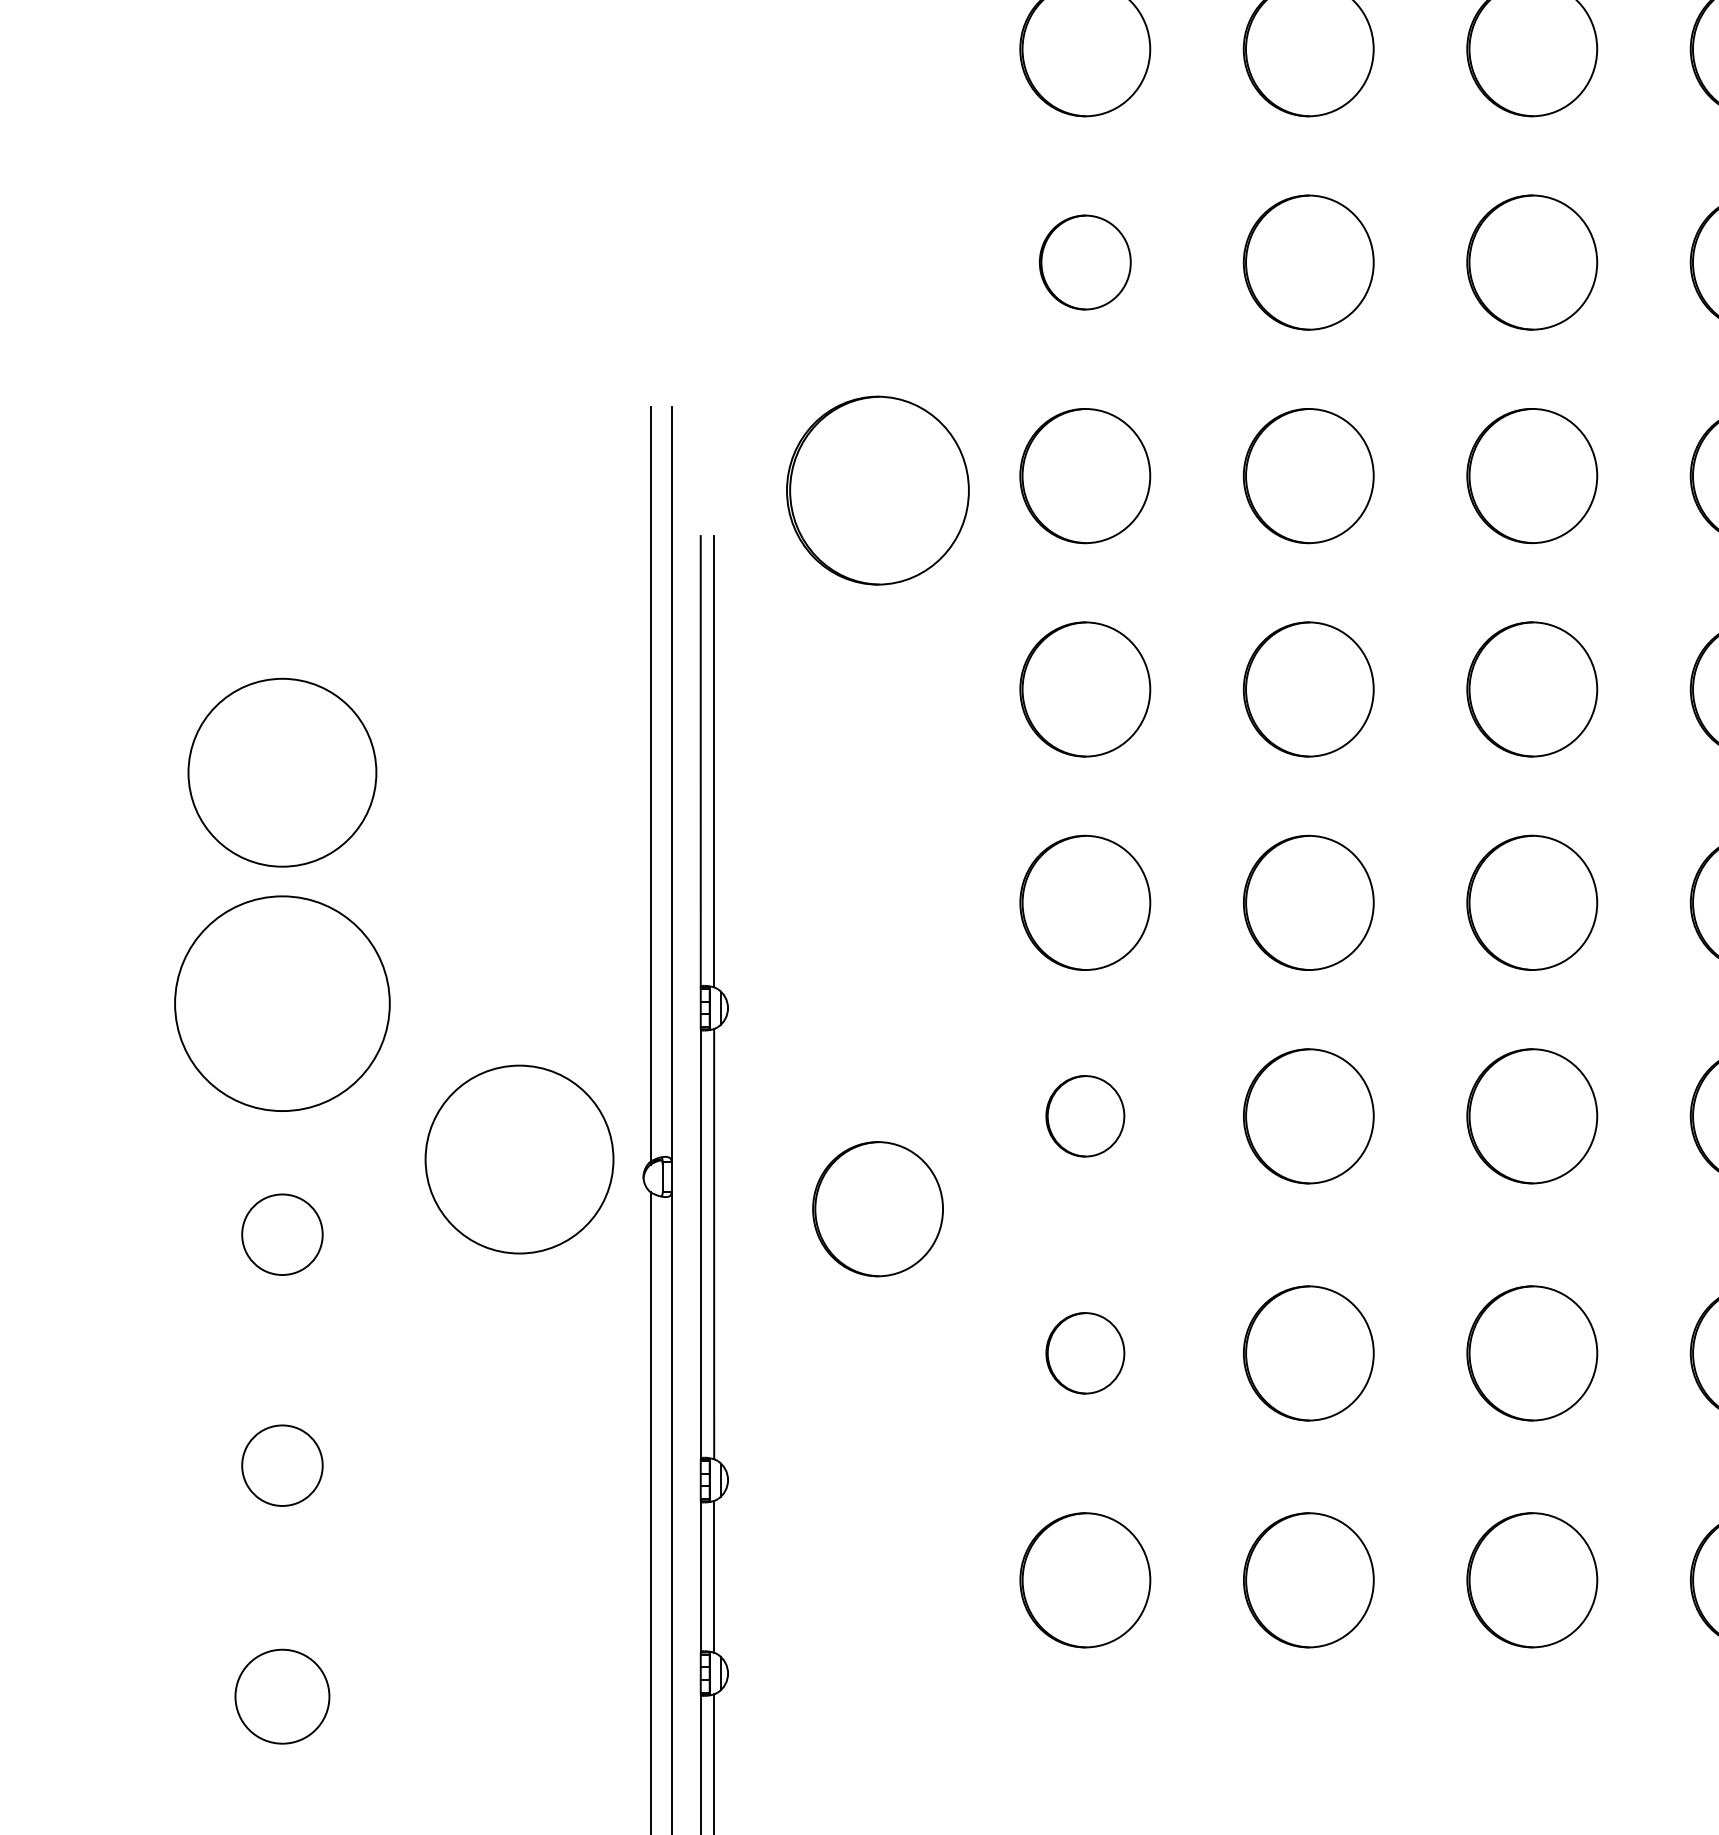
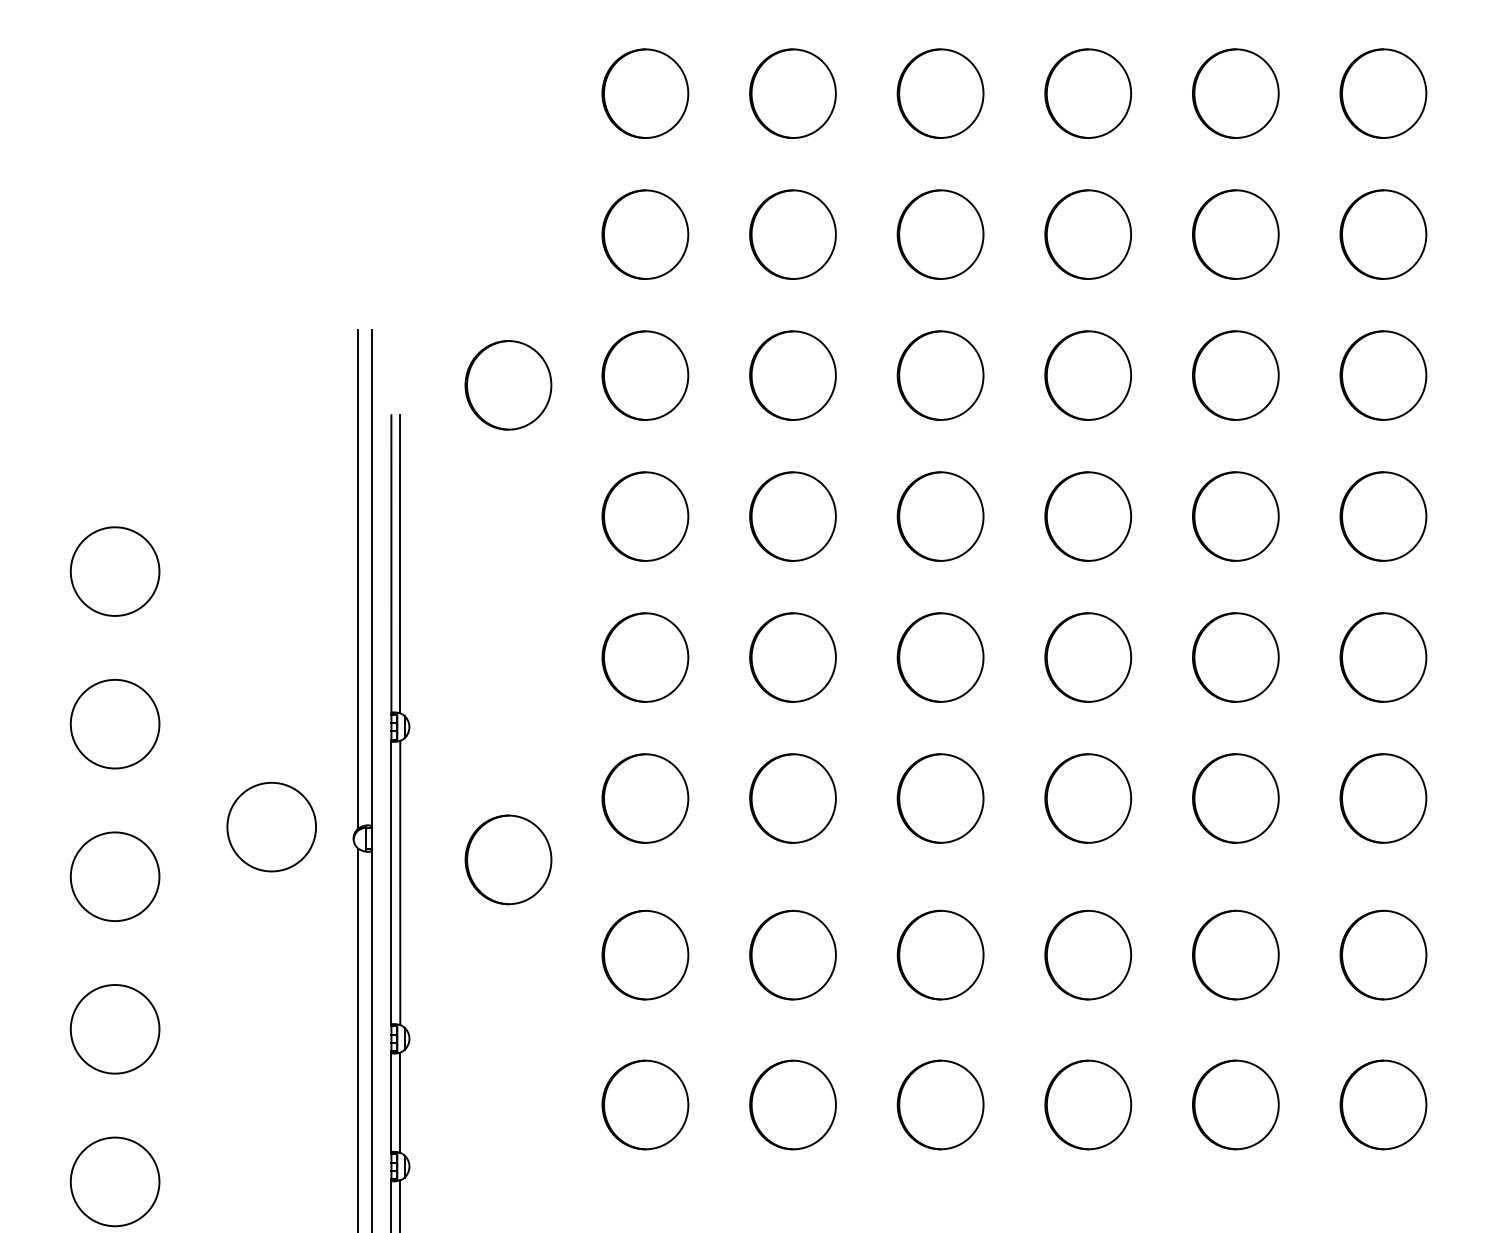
part: (1085, 262) -> (645, 234), size x1.43
part: (878, 490) -> (508, 385), size x0.71
circle: (281, 772) -> (114, 571), size x0.71
circle: (281, 1002) -> (114, 723), size x0.62
part: (1085, 1116) -> (645, 798), size x1.67
circle: (519, 1158) -> (271, 826), size x0.71
circle: (281, 1234) -> (114, 876), size x1.67
part: (1085, 1352) -> (645, 954), size x1.67
circle: (281, 1465) -> (114, 1029), size x1.67
circle: (281, 1696) -> (114, 1181), size x1.43

